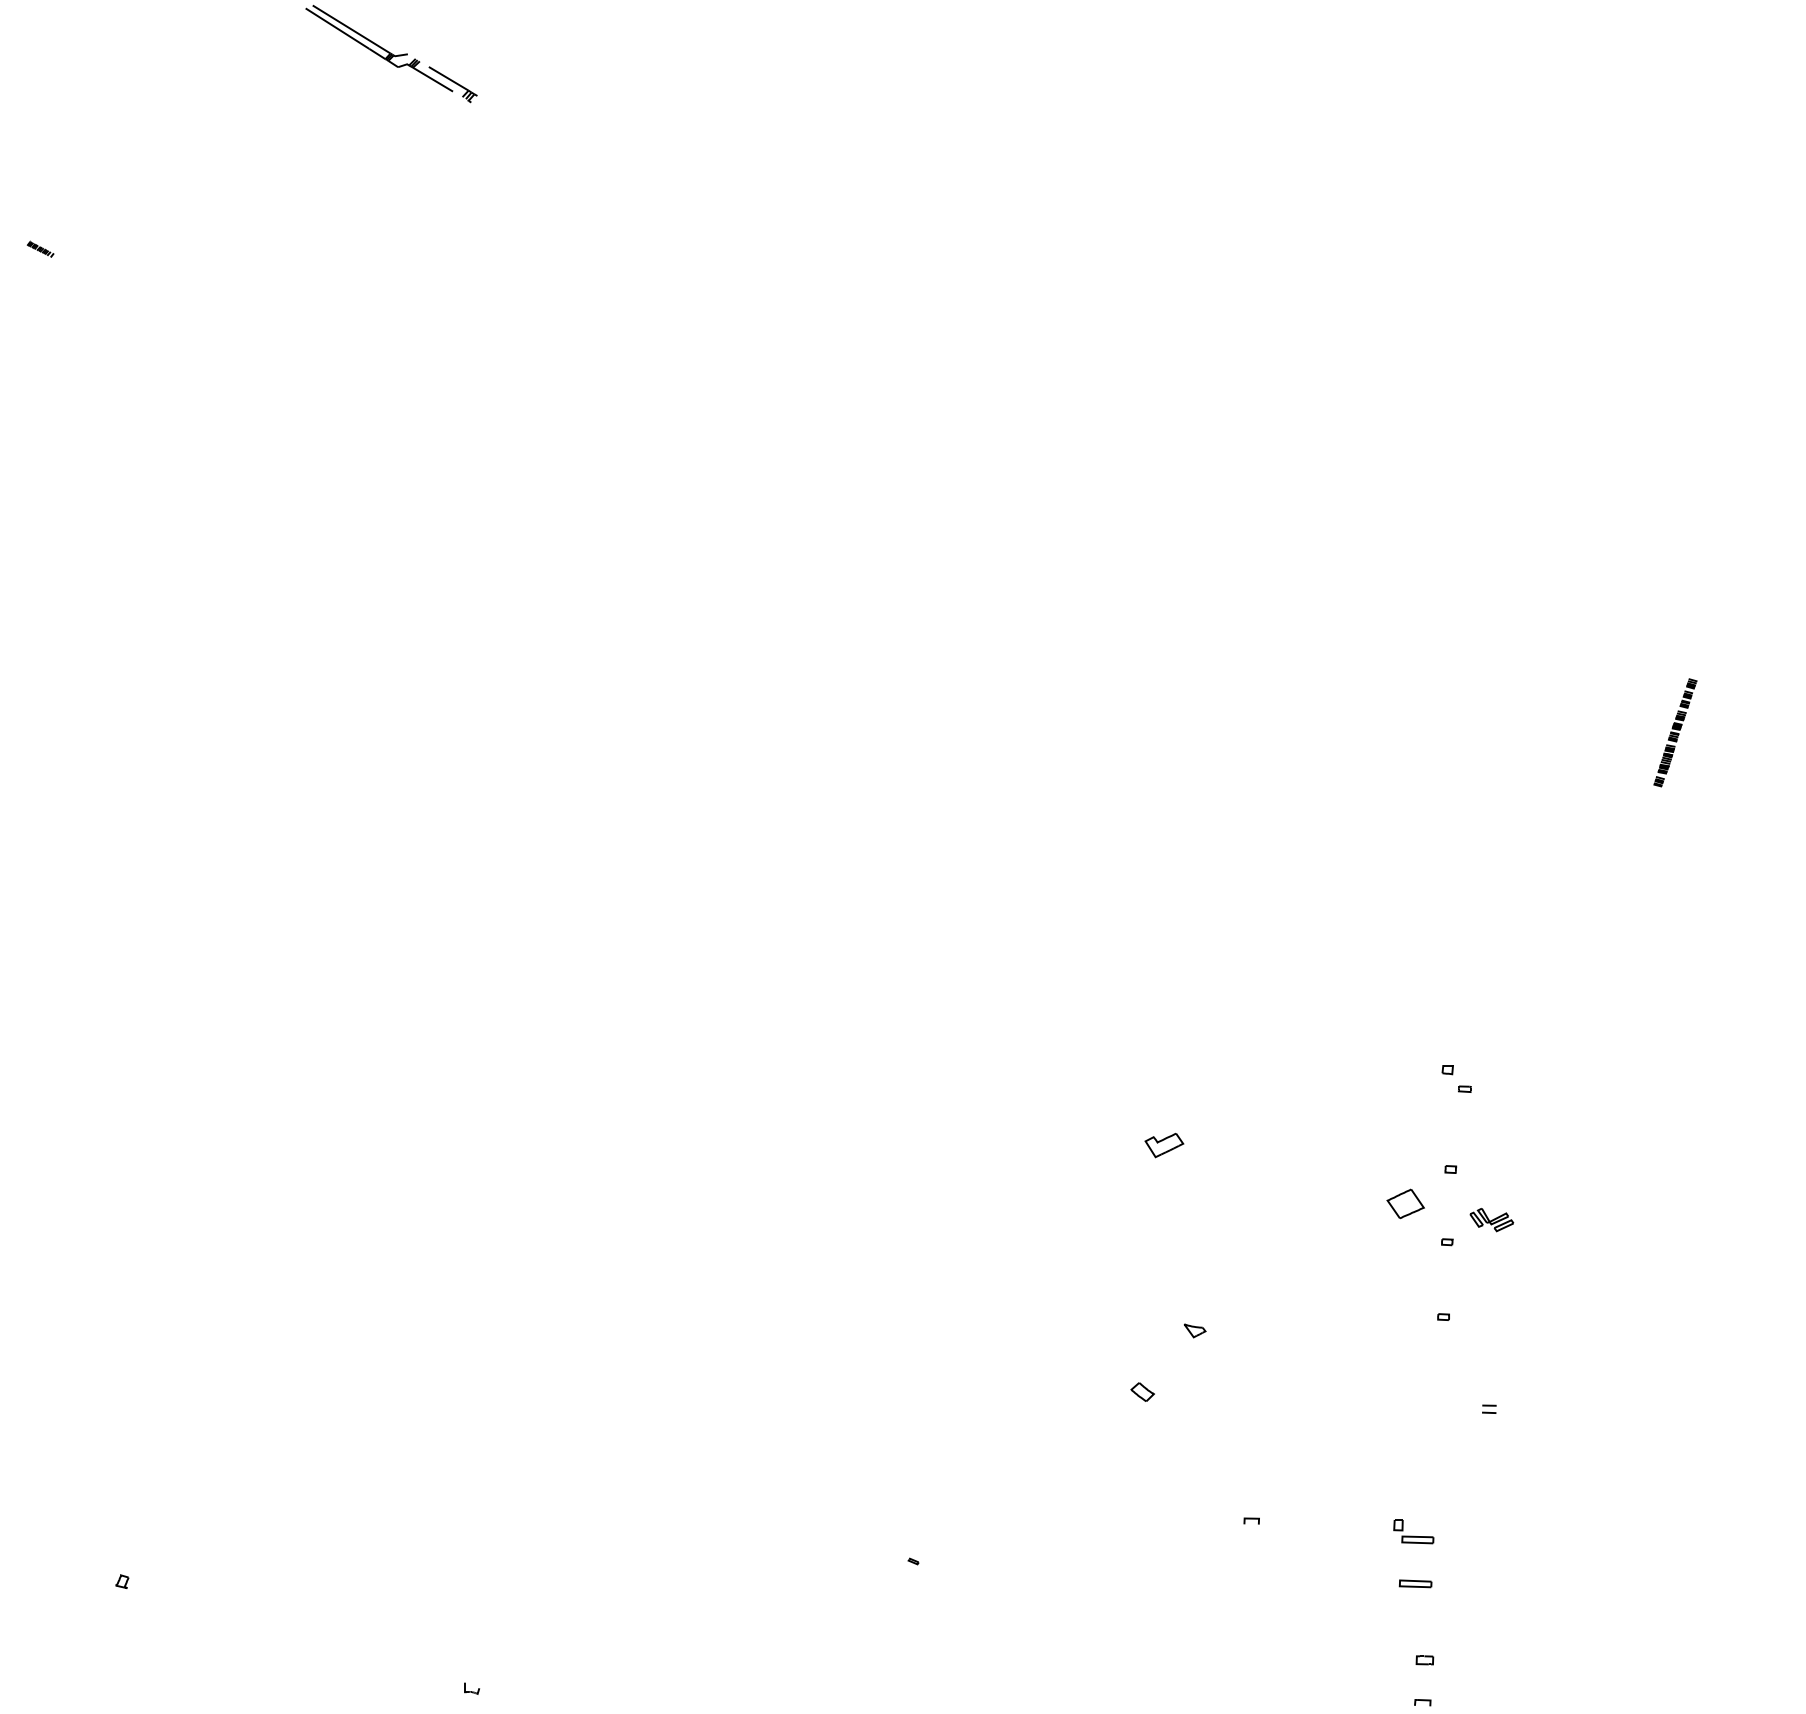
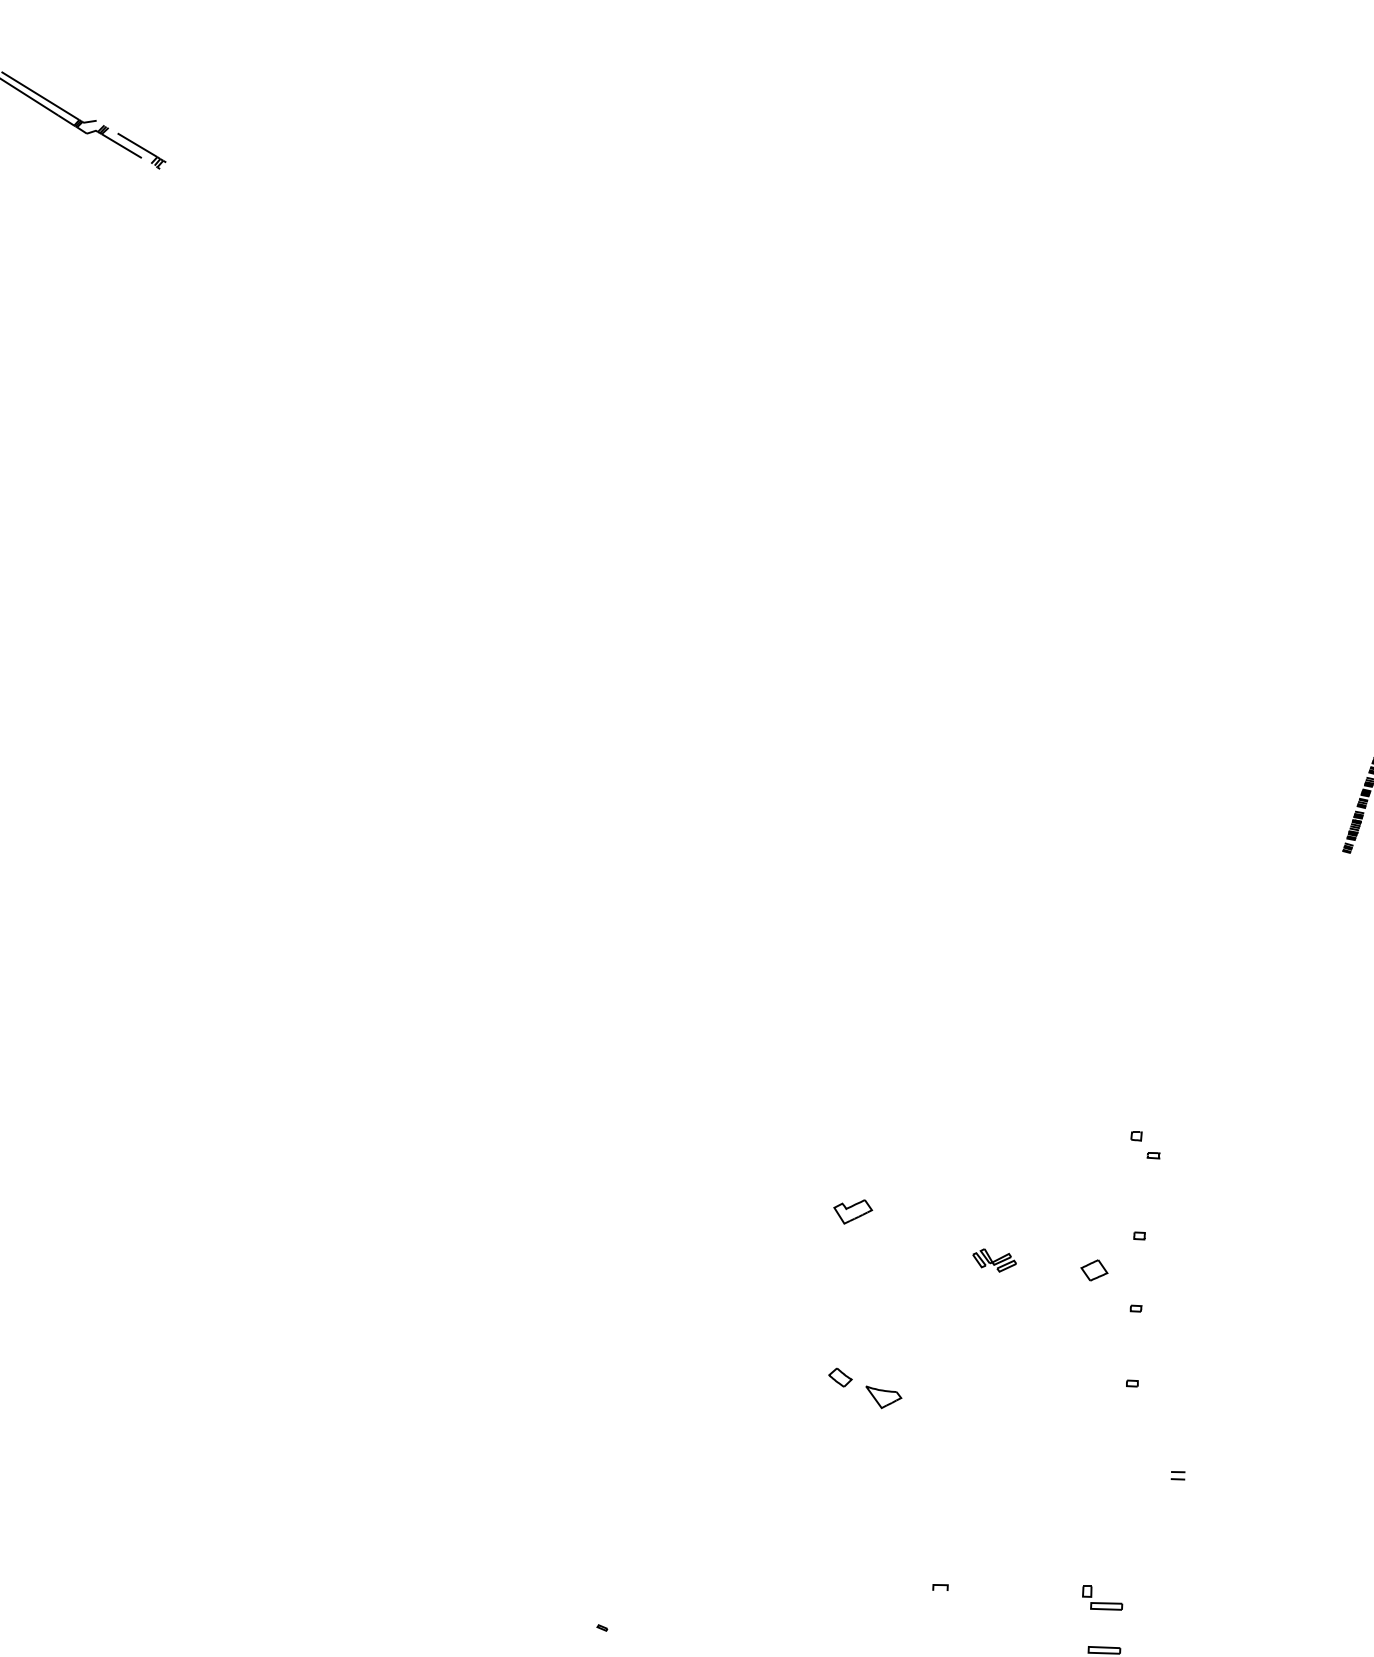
part: (1405, 1203) -> (1094, 1269), size x0.71
part: (1491, 1220) -> (994, 1260), moved
part: (1194, 1330) -> (883, 1396), size x1.67
part: (1142, 1391) -> (840, 1376), moved

